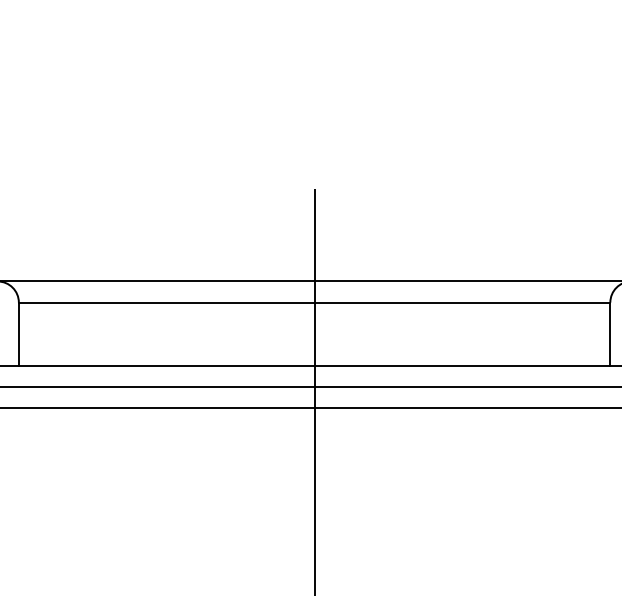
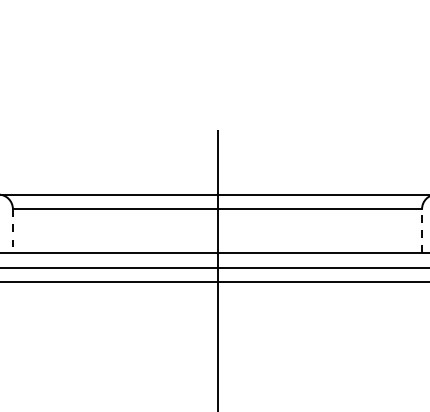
line: (18, 334) -> (12, 231), solid -> dashed
line: (610, 334) -> (422, 231), solid -> dashed

